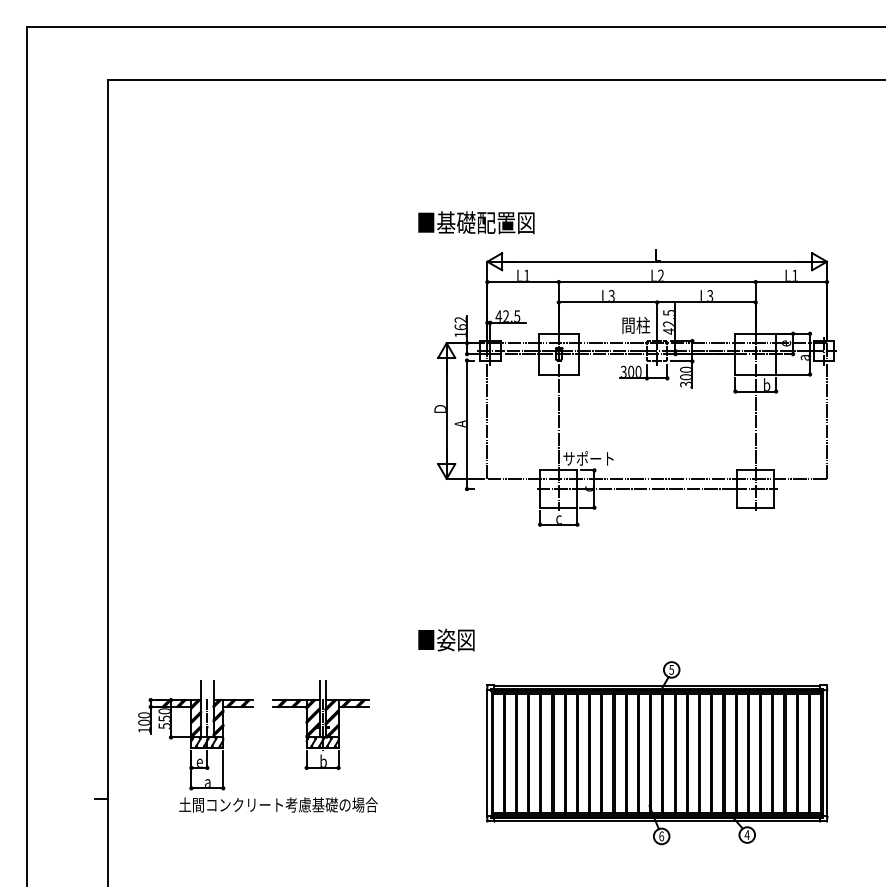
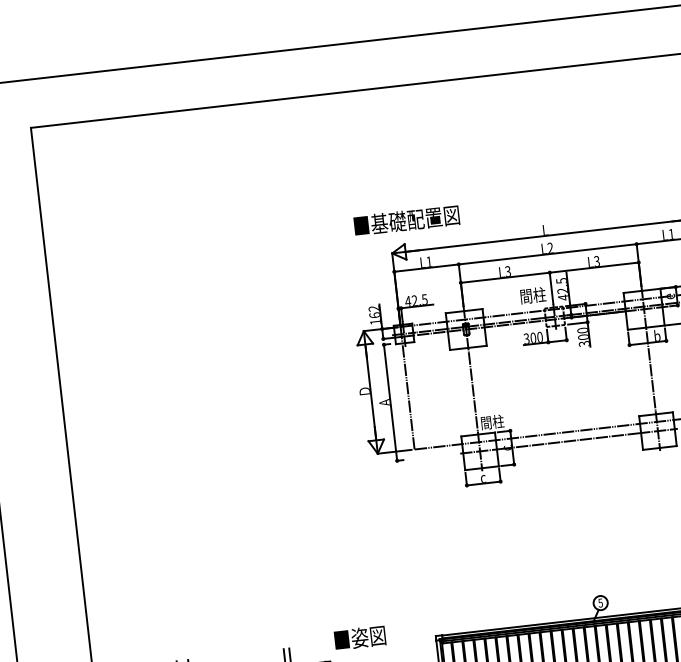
text: (476, 222) -> (406, 220), moved
text: (588, 458) -> (503, 420), サポート -> 間柱
text: (446, 639) -> (360, 637), moved

